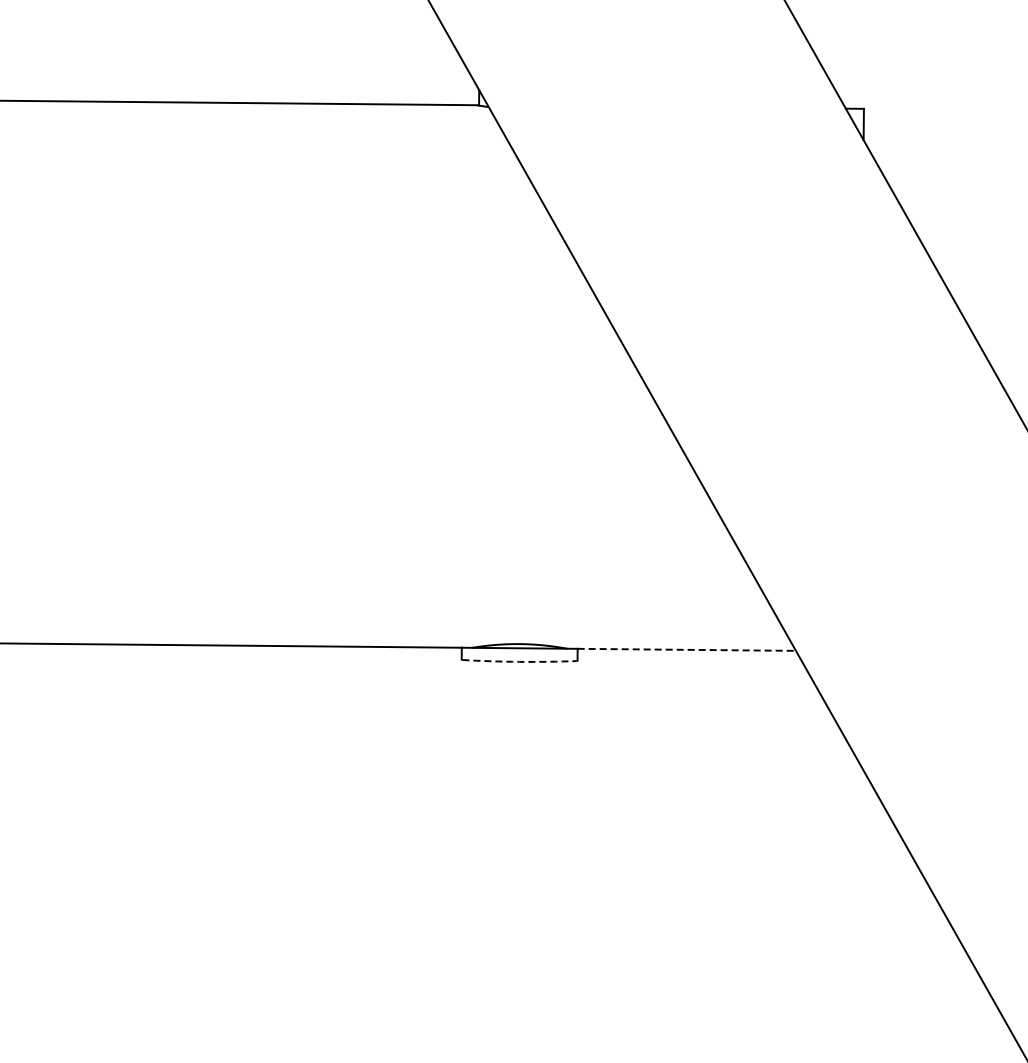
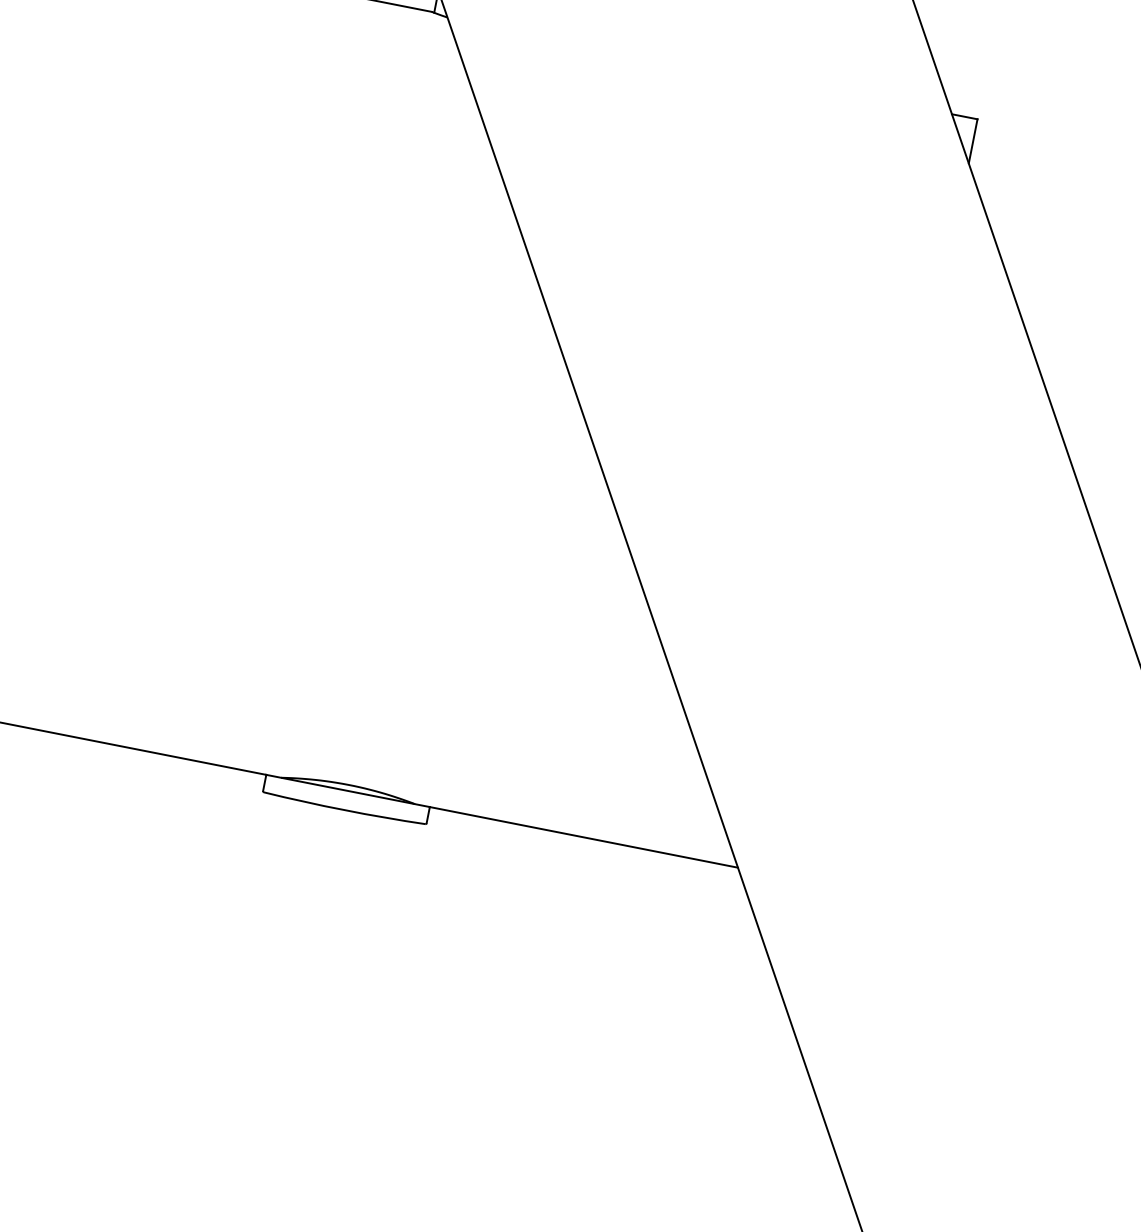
line: (687, 649) -> (584, 837), dashed -> solid
arc: (519, 661) -> (344, 809), dashed -> solid

